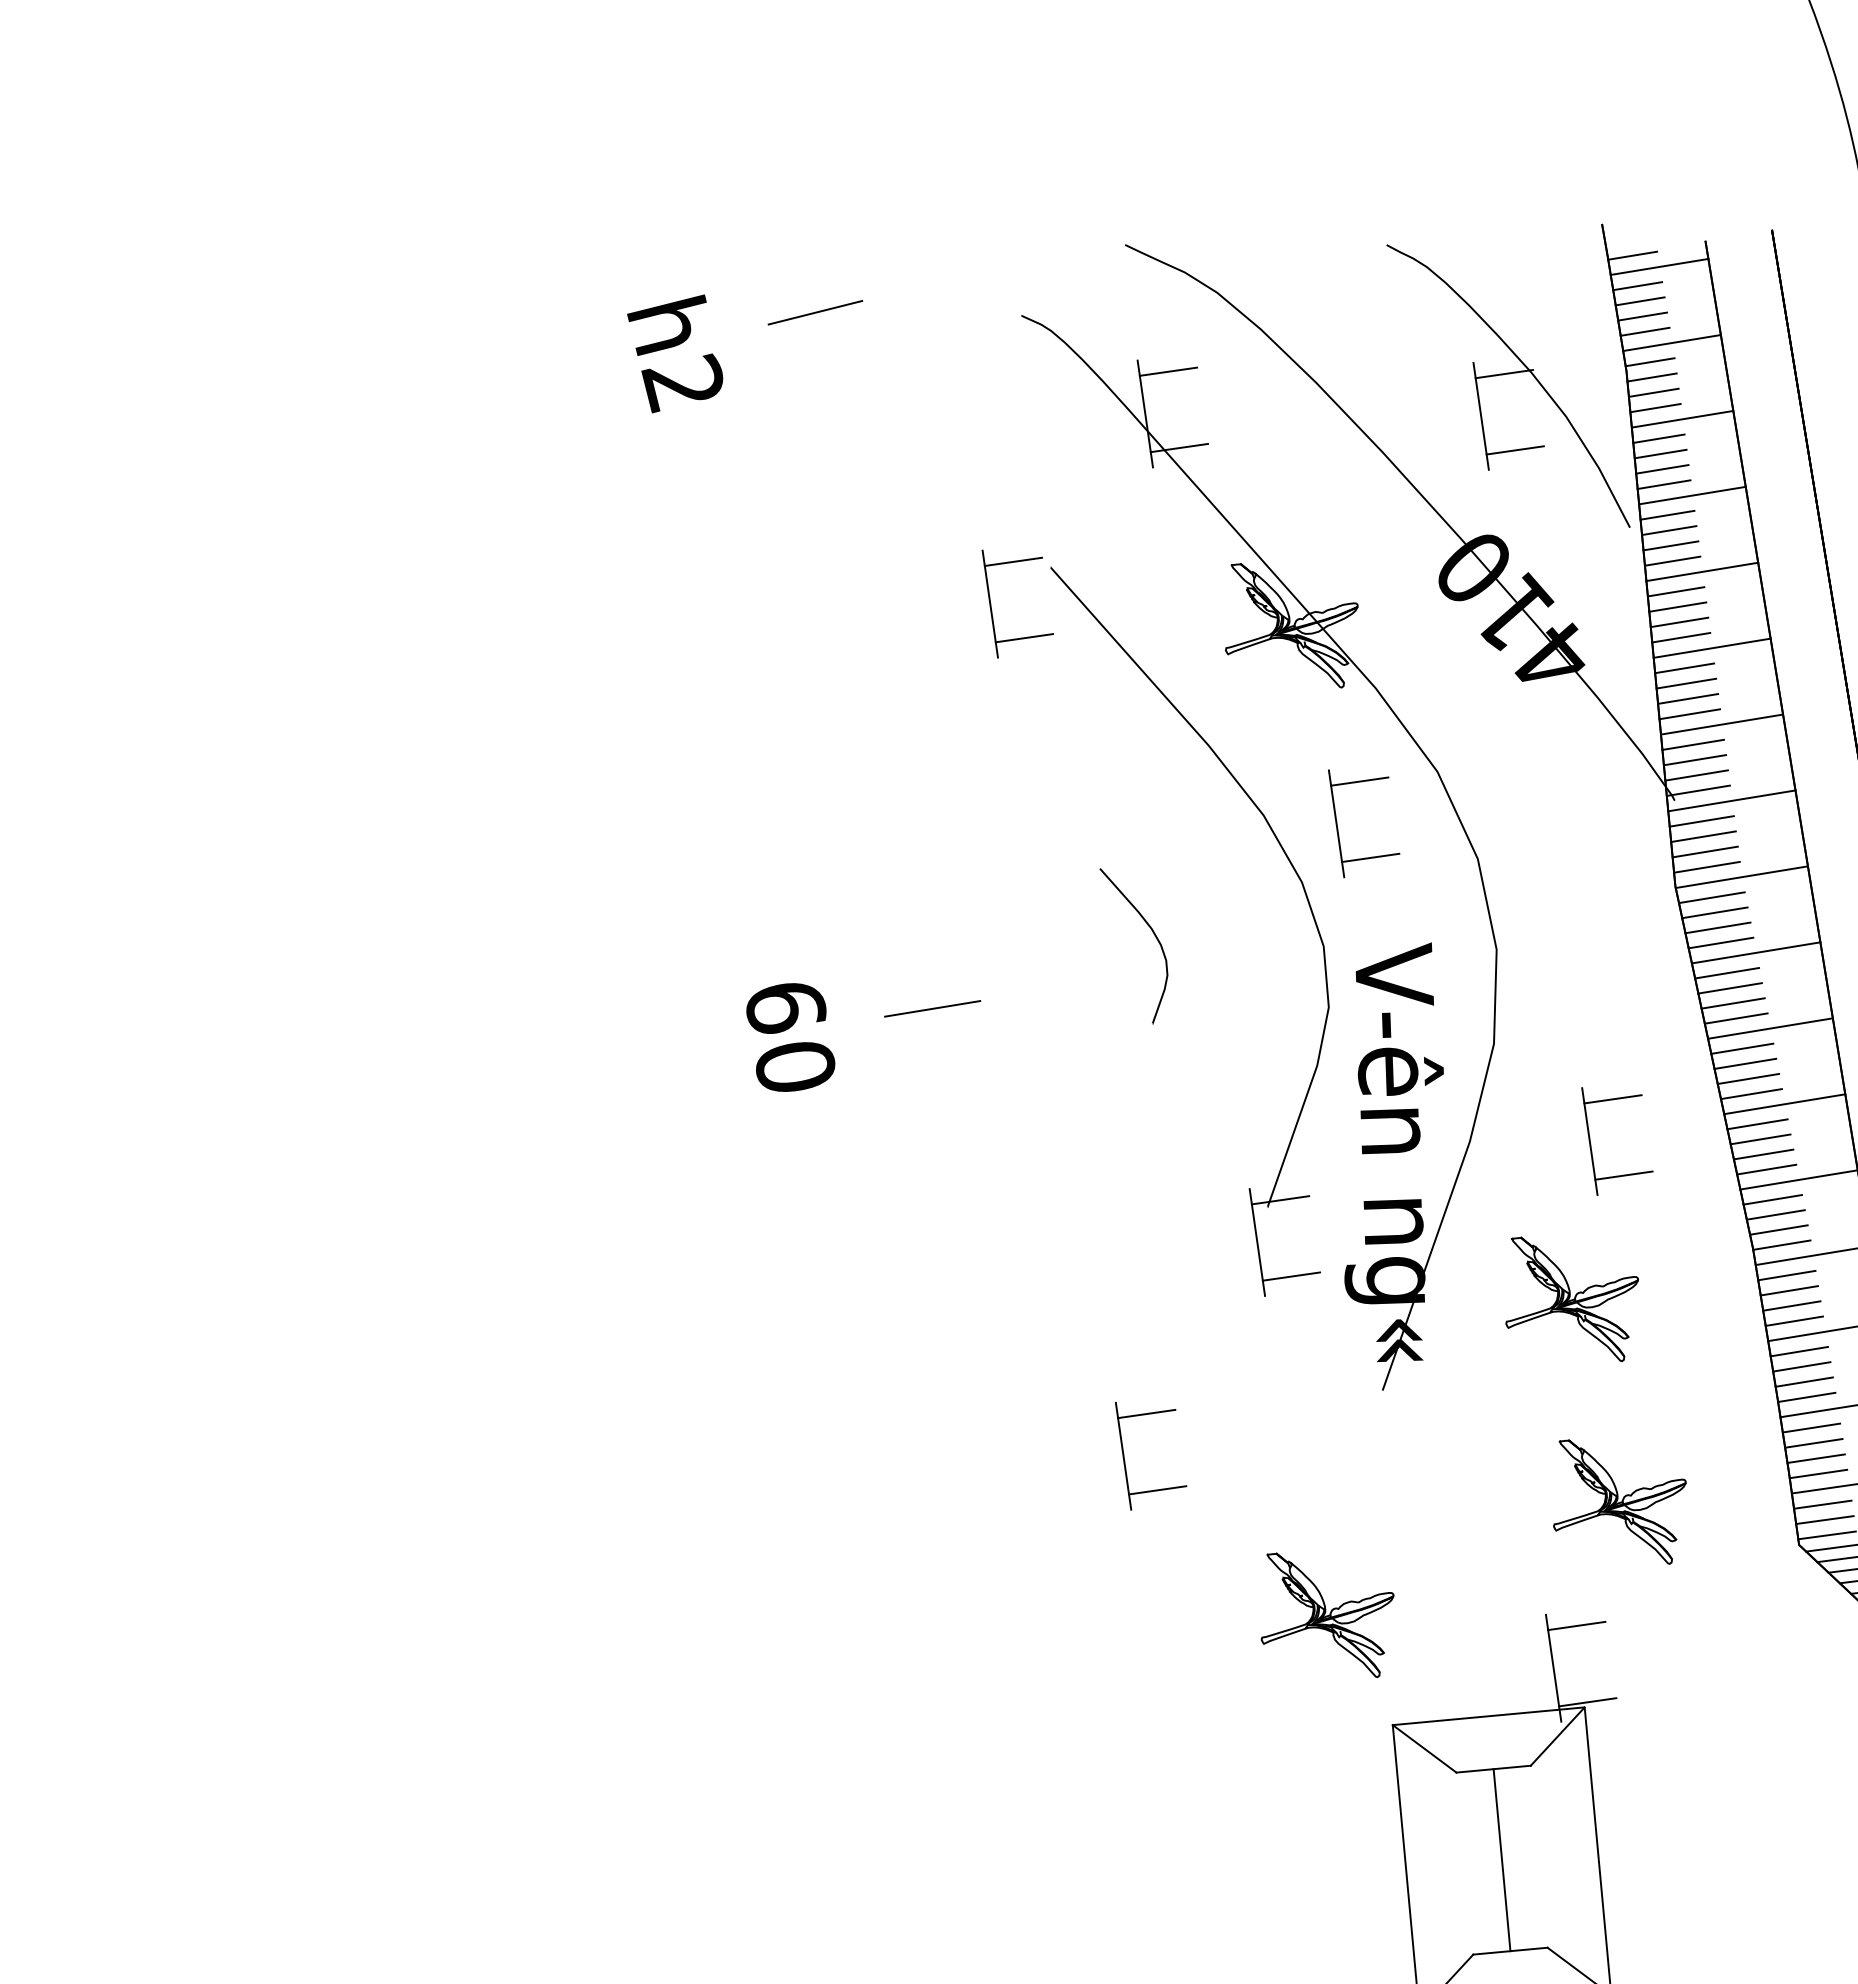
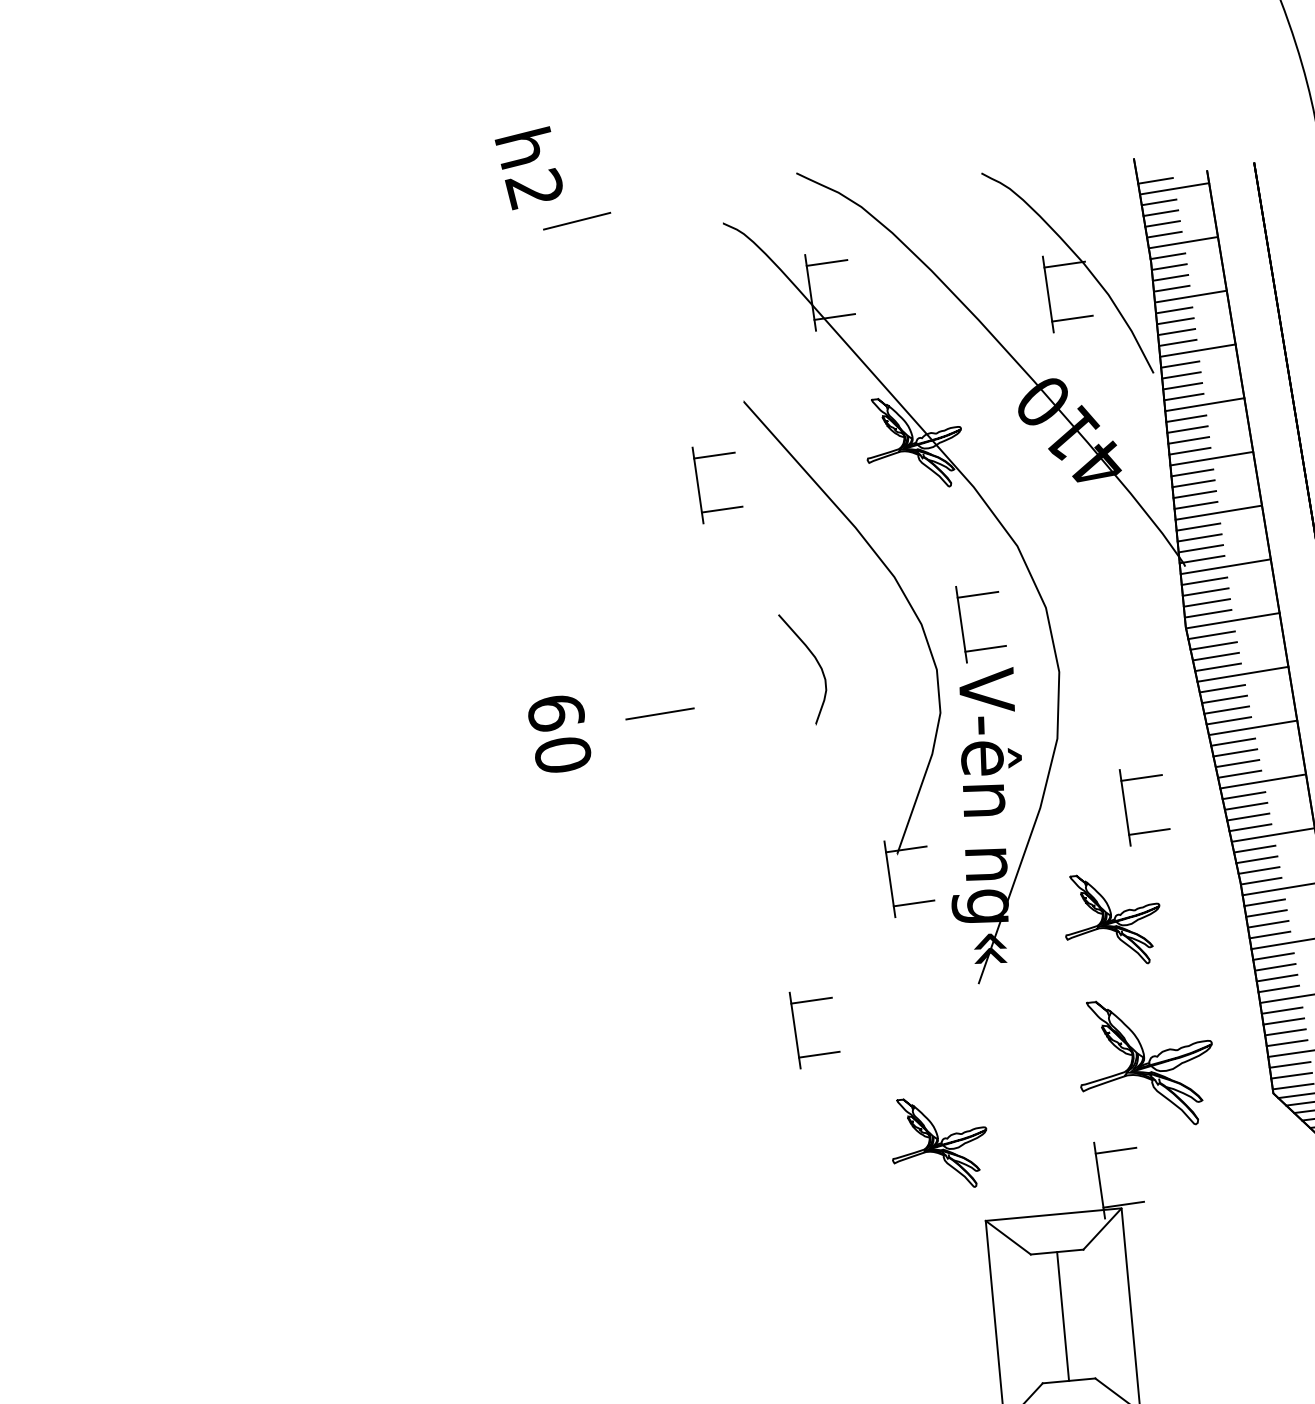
text: (675, 353) -> (529, 167), moved
part: (992, 610) -> (699, 490), moved
part: (1338, 828) -> (962, 628), moved
part: (1619, 1501) -> (1146, 1062), size x1.4

